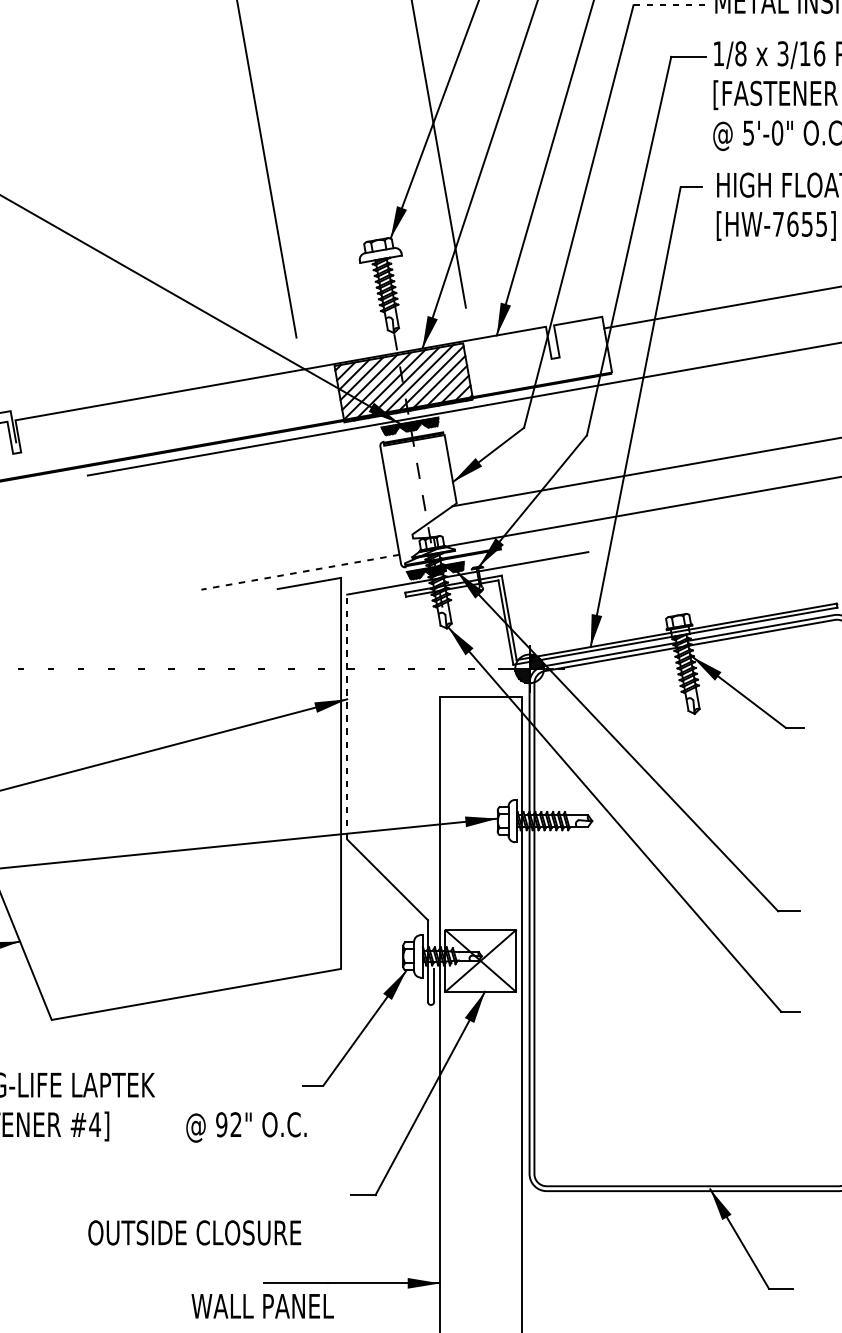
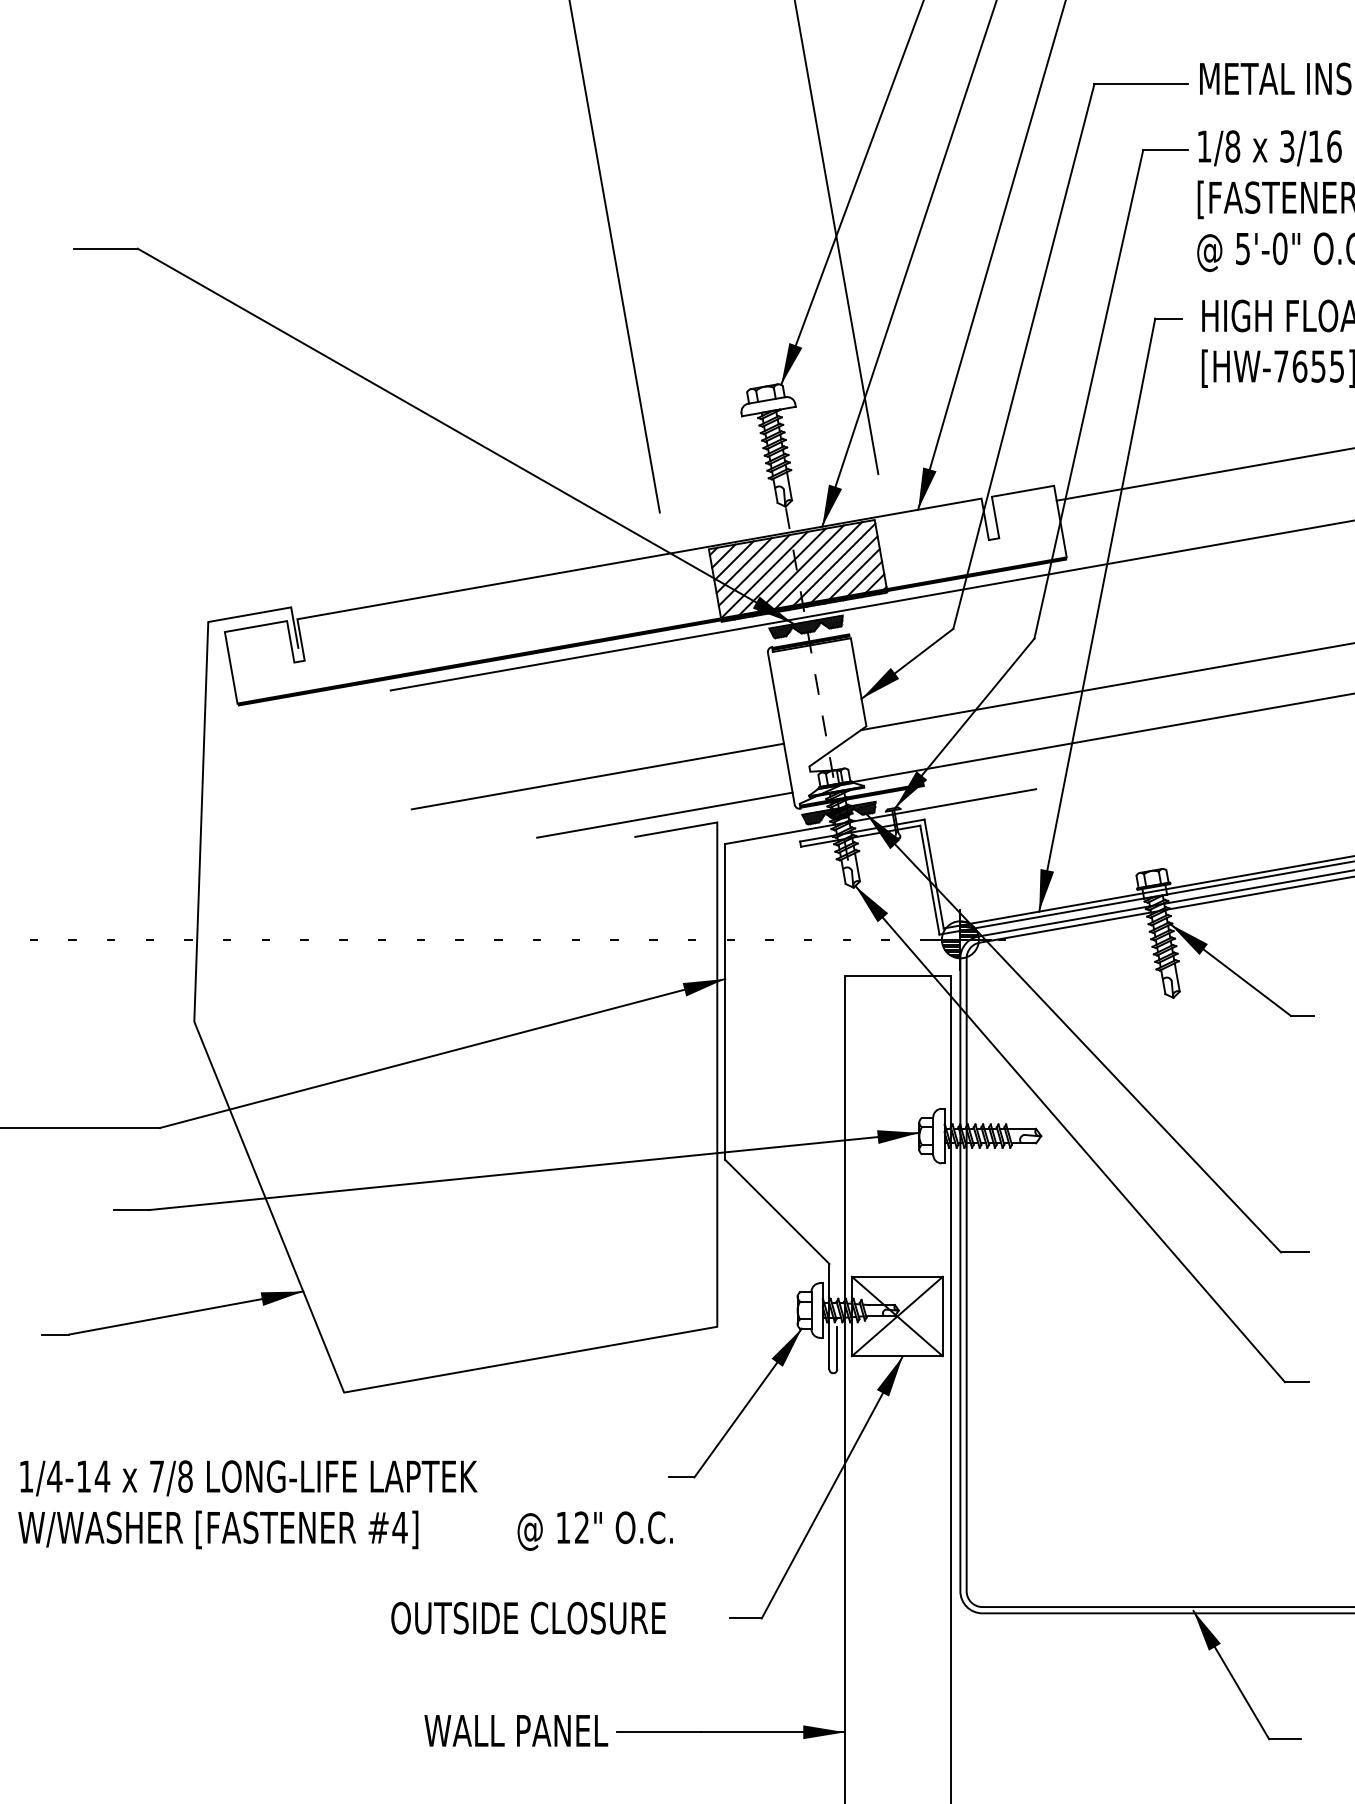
line: (670, 5) -> (1141, 84), dashed -> solid
line: (248, 542) -> (597, 776), added
line: (300, 572) -> (664, 815), dashed -> solid
line: (347, 716) -> (725, 1001), dashed -> solid
text: (221, 1124) -> (563, 1527), 92" -> 12"
text: (194, 1232) -> (528, 1617), moved
text: (262, 1306) -> (516, 1730), moved

